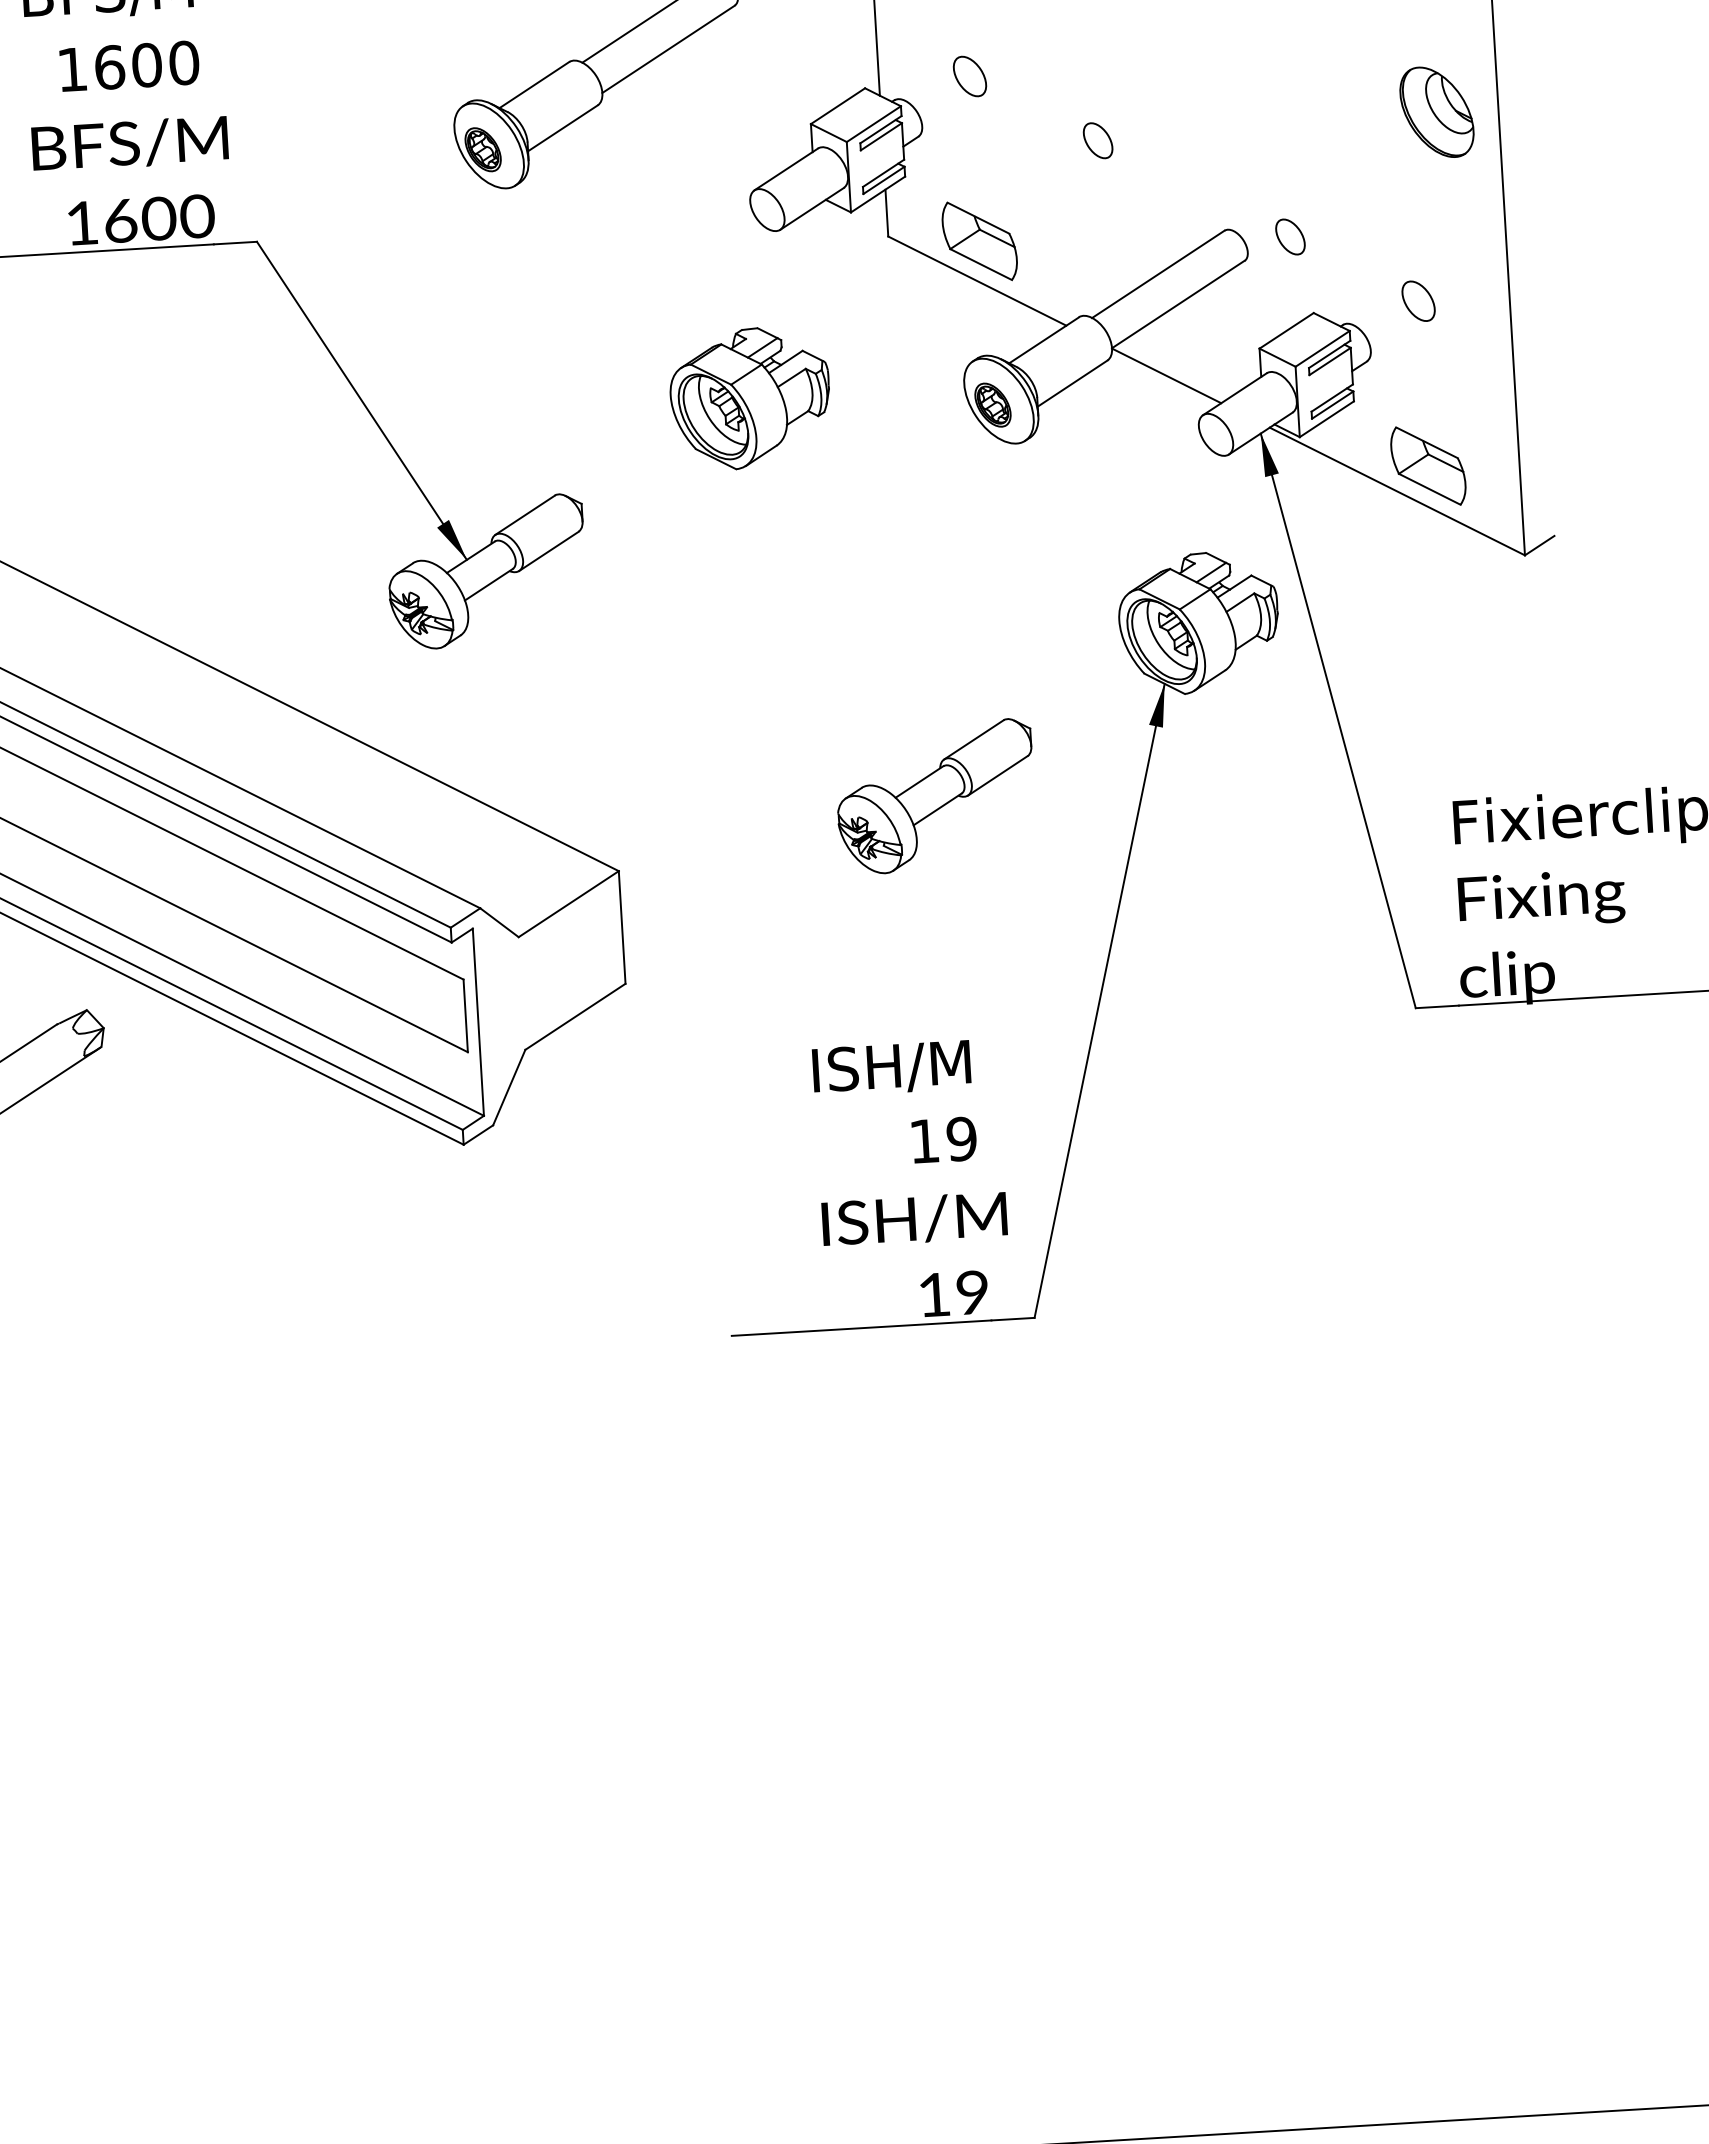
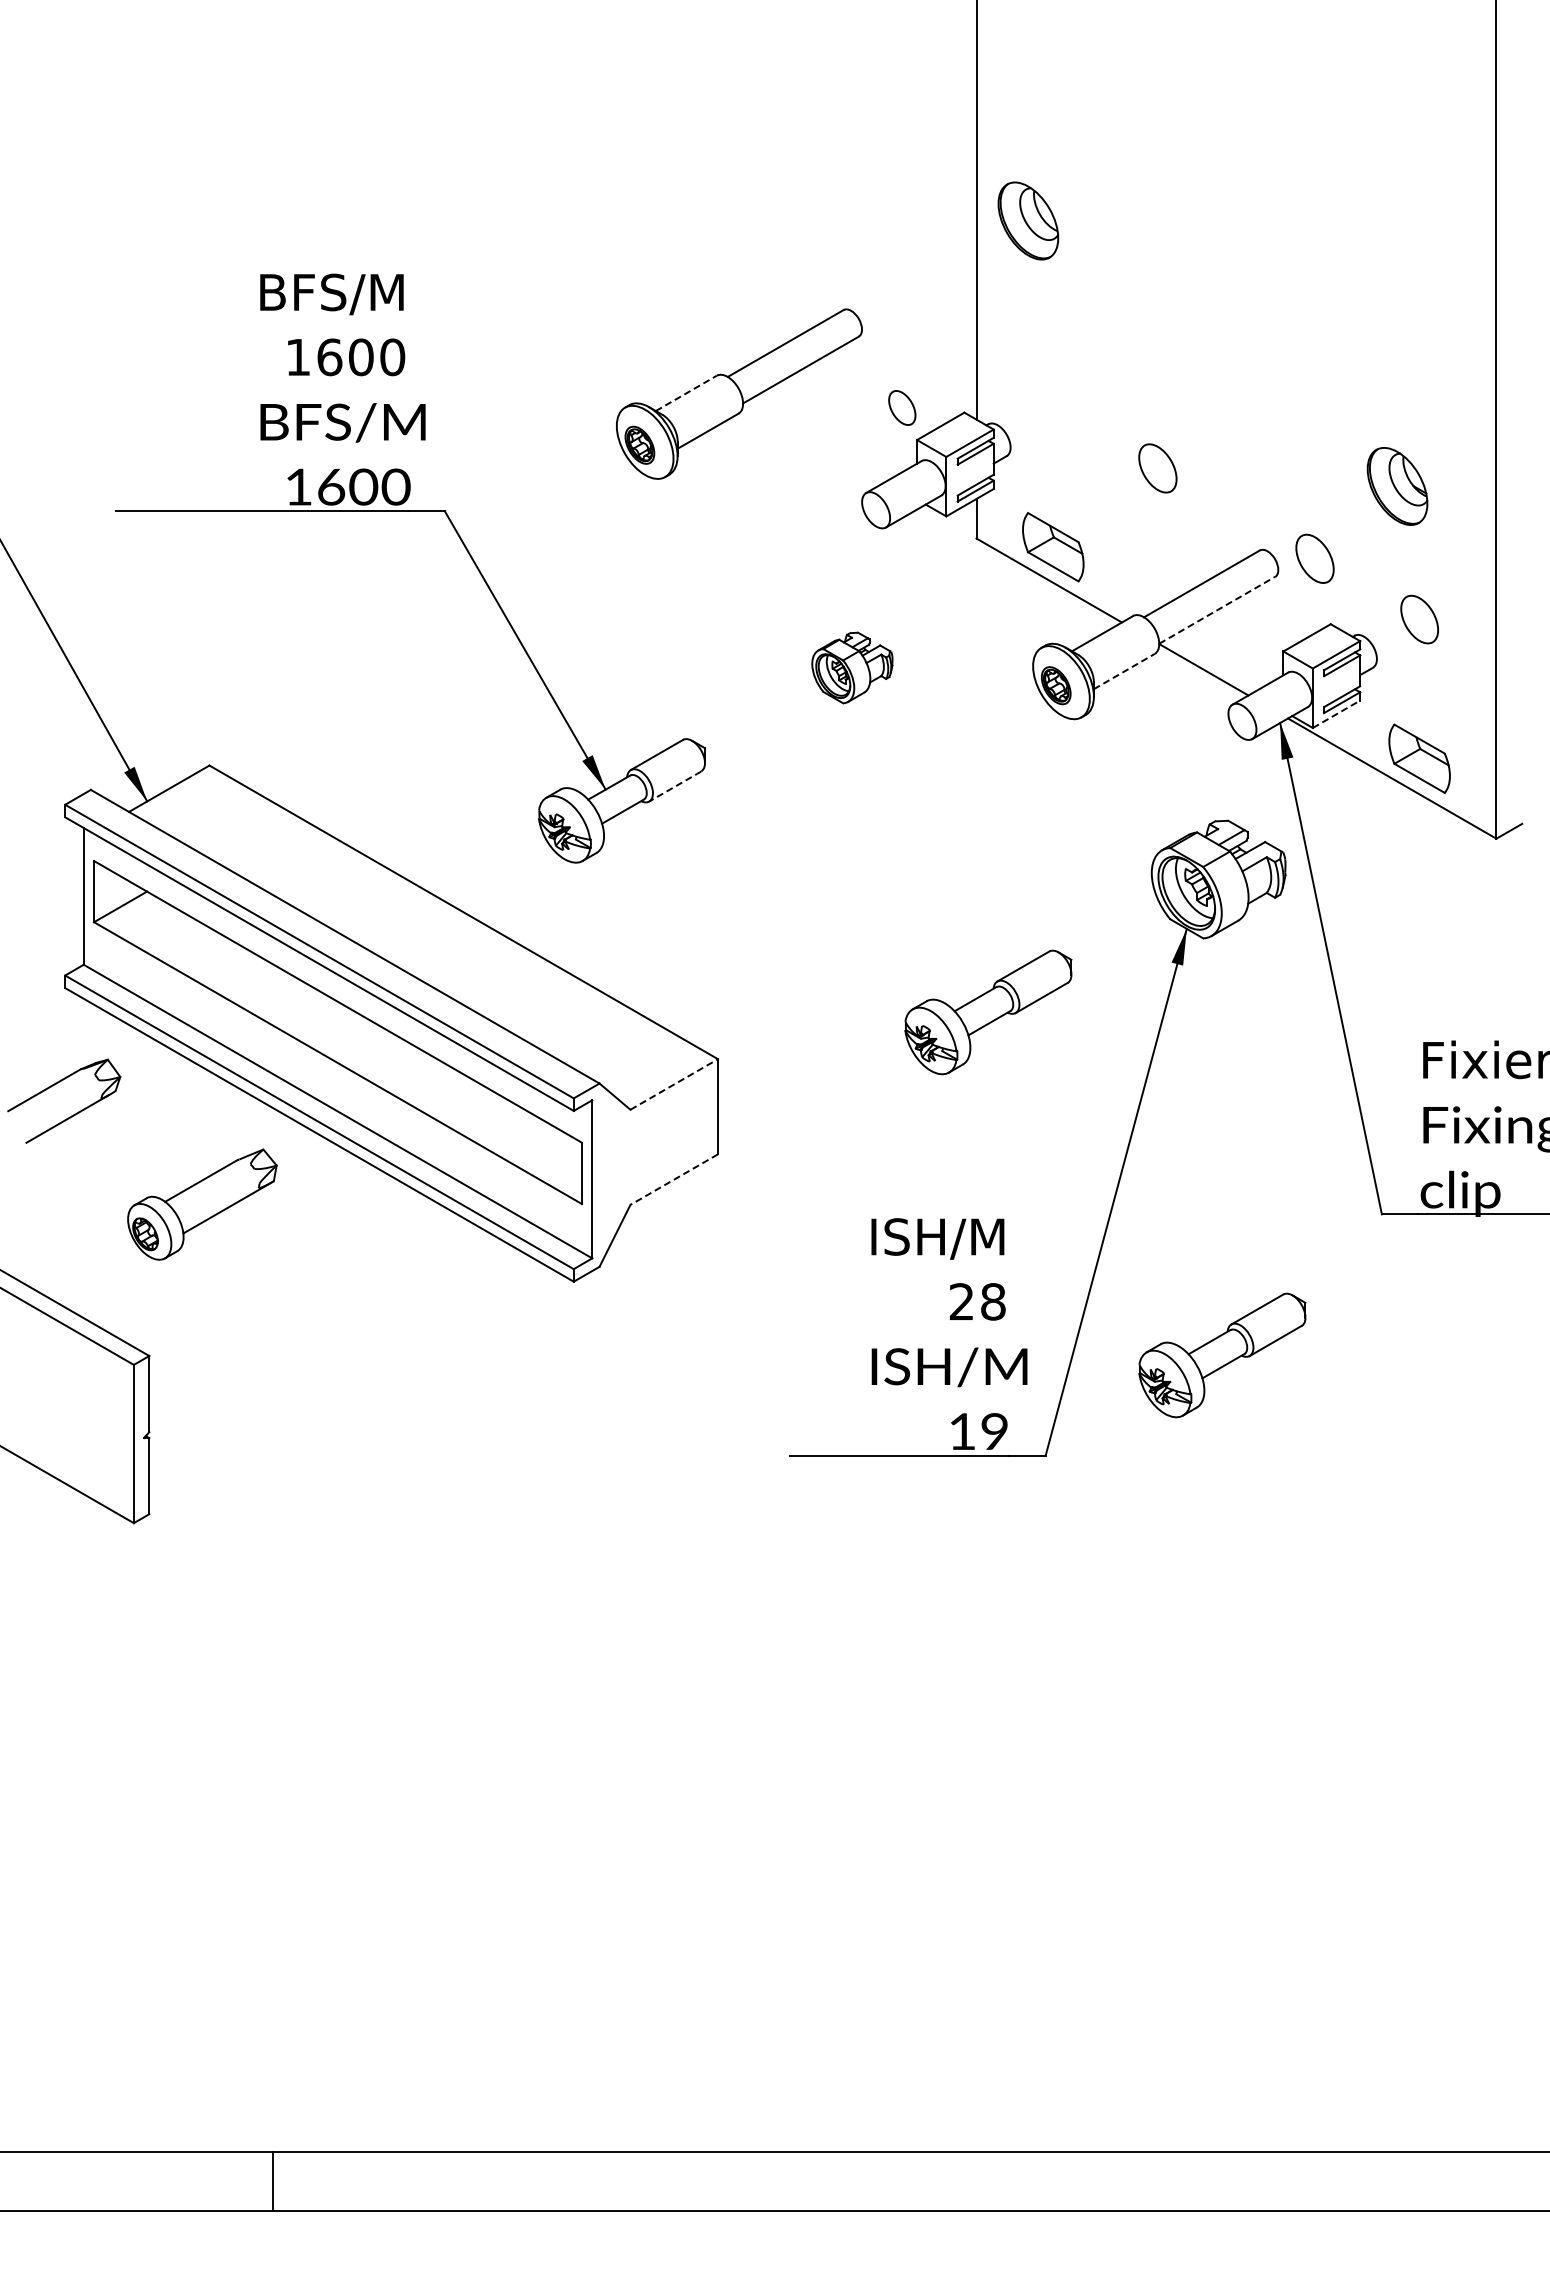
part: (970, 75) -> (902, 407), moved
line: (534, 85) -> (686, 393), solid -> dashed
part: (1436, 112) -> (1397, 486), moved
part: (1097, 140) -> (1157, 468), size x1.6
part: (1289, 237) -> (1314, 559), size x1.6
part: (1418, 301) -> (1419, 619), size x1.4
line: (1178, 304) -> (1217, 610), solid -> dashed
line: (1072, 383) -> (1124, 671), solid -> dashed
part: (750, 397) -> (852, 667), size x0.6
line: (1326, 419) -> (1336, 714), solid -> dashed
line: (548, 551) -> (674, 786), solid -> dashed
line: (569, 904) -> (674, 1084), solid -> dashed
line: (575, 1016) -> (674, 1179), solid -> dashed
text: (943, 1139) -> (977, 1301), 19 -> 28
part: (1236, 1186) -> (1222, 1355), added

